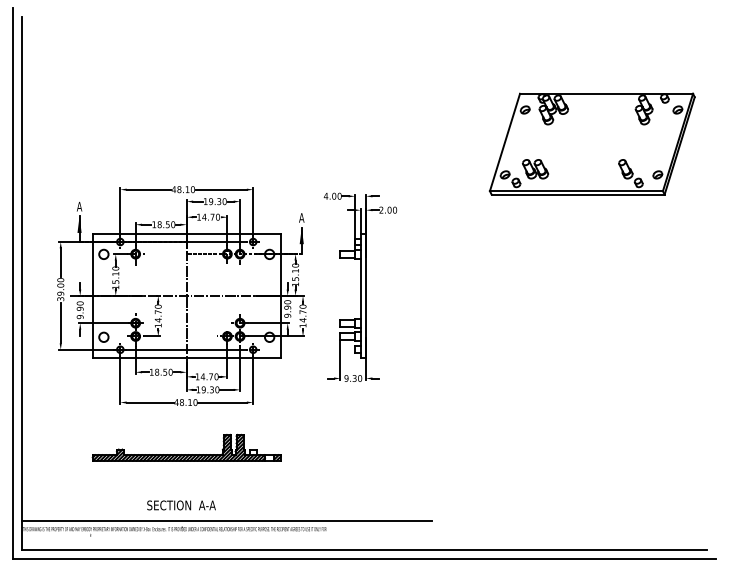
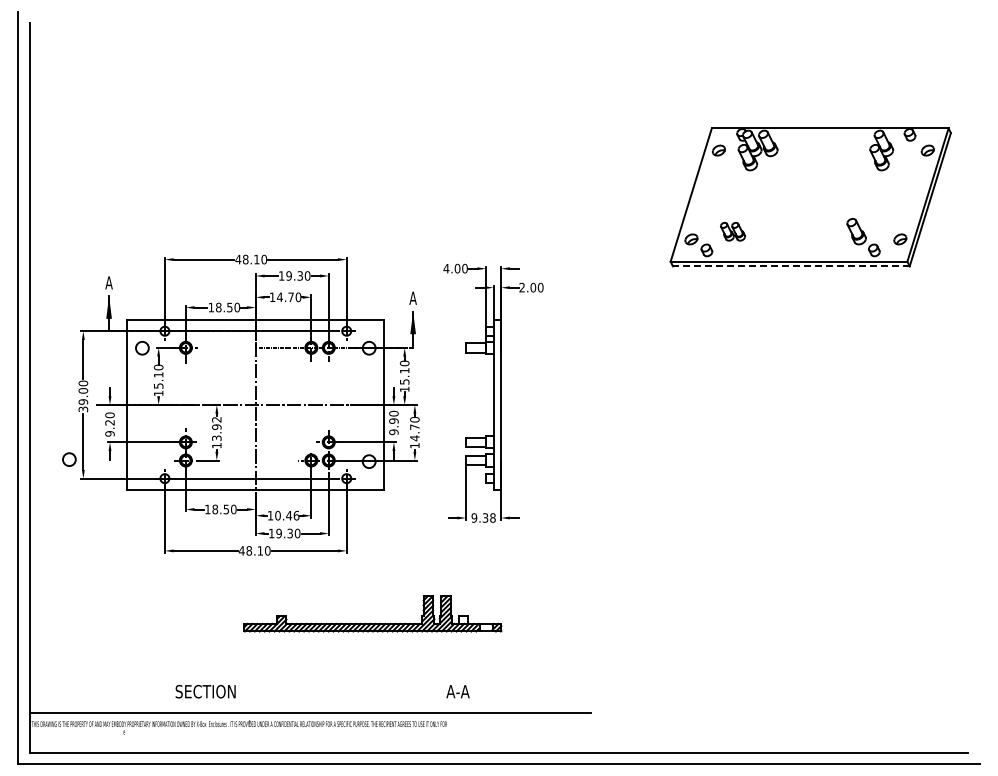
part: (535, 169) -> (732, 231), size x0.7
line: (577, 194) -> (790, 266), solid -> dashed
text: (79, 308) -> (109, 422), 9.90 -> 9.20
text: (158, 313) -> (216, 429), 14.70 -> 13.92
circle: (103, 337) -> (69, 459), moved
text: (209, 376) -> (287, 515), 14.70 -> 10.46
text: (359, 378) -> (492, 517), 9.30 -> 9.38
part: (185, 454) -> (370, 622), moved
text: (169, 505) -> (205, 691), moved
text: (207, 505) -> (457, 691), moved

